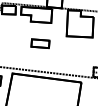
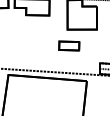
part: (40, 43) -> (69, 45), moved

